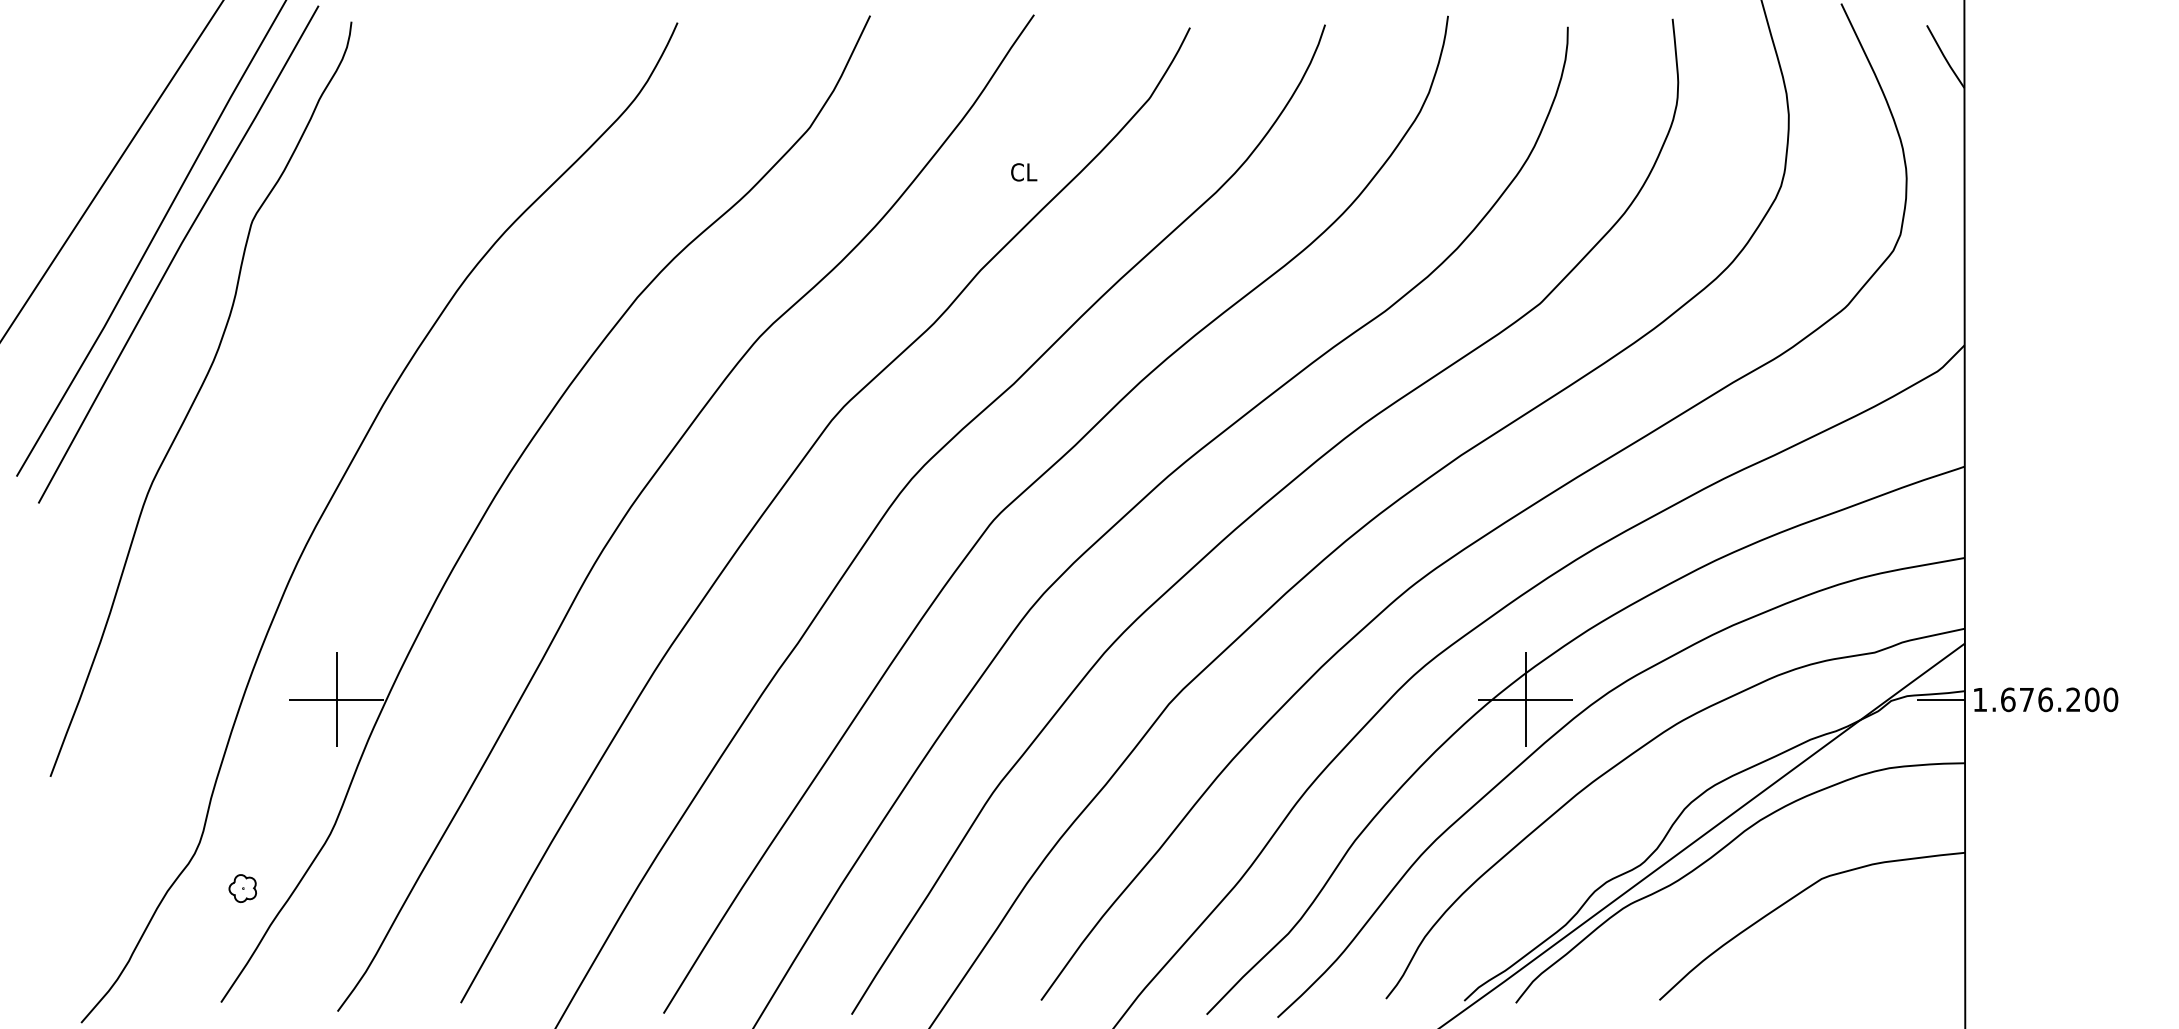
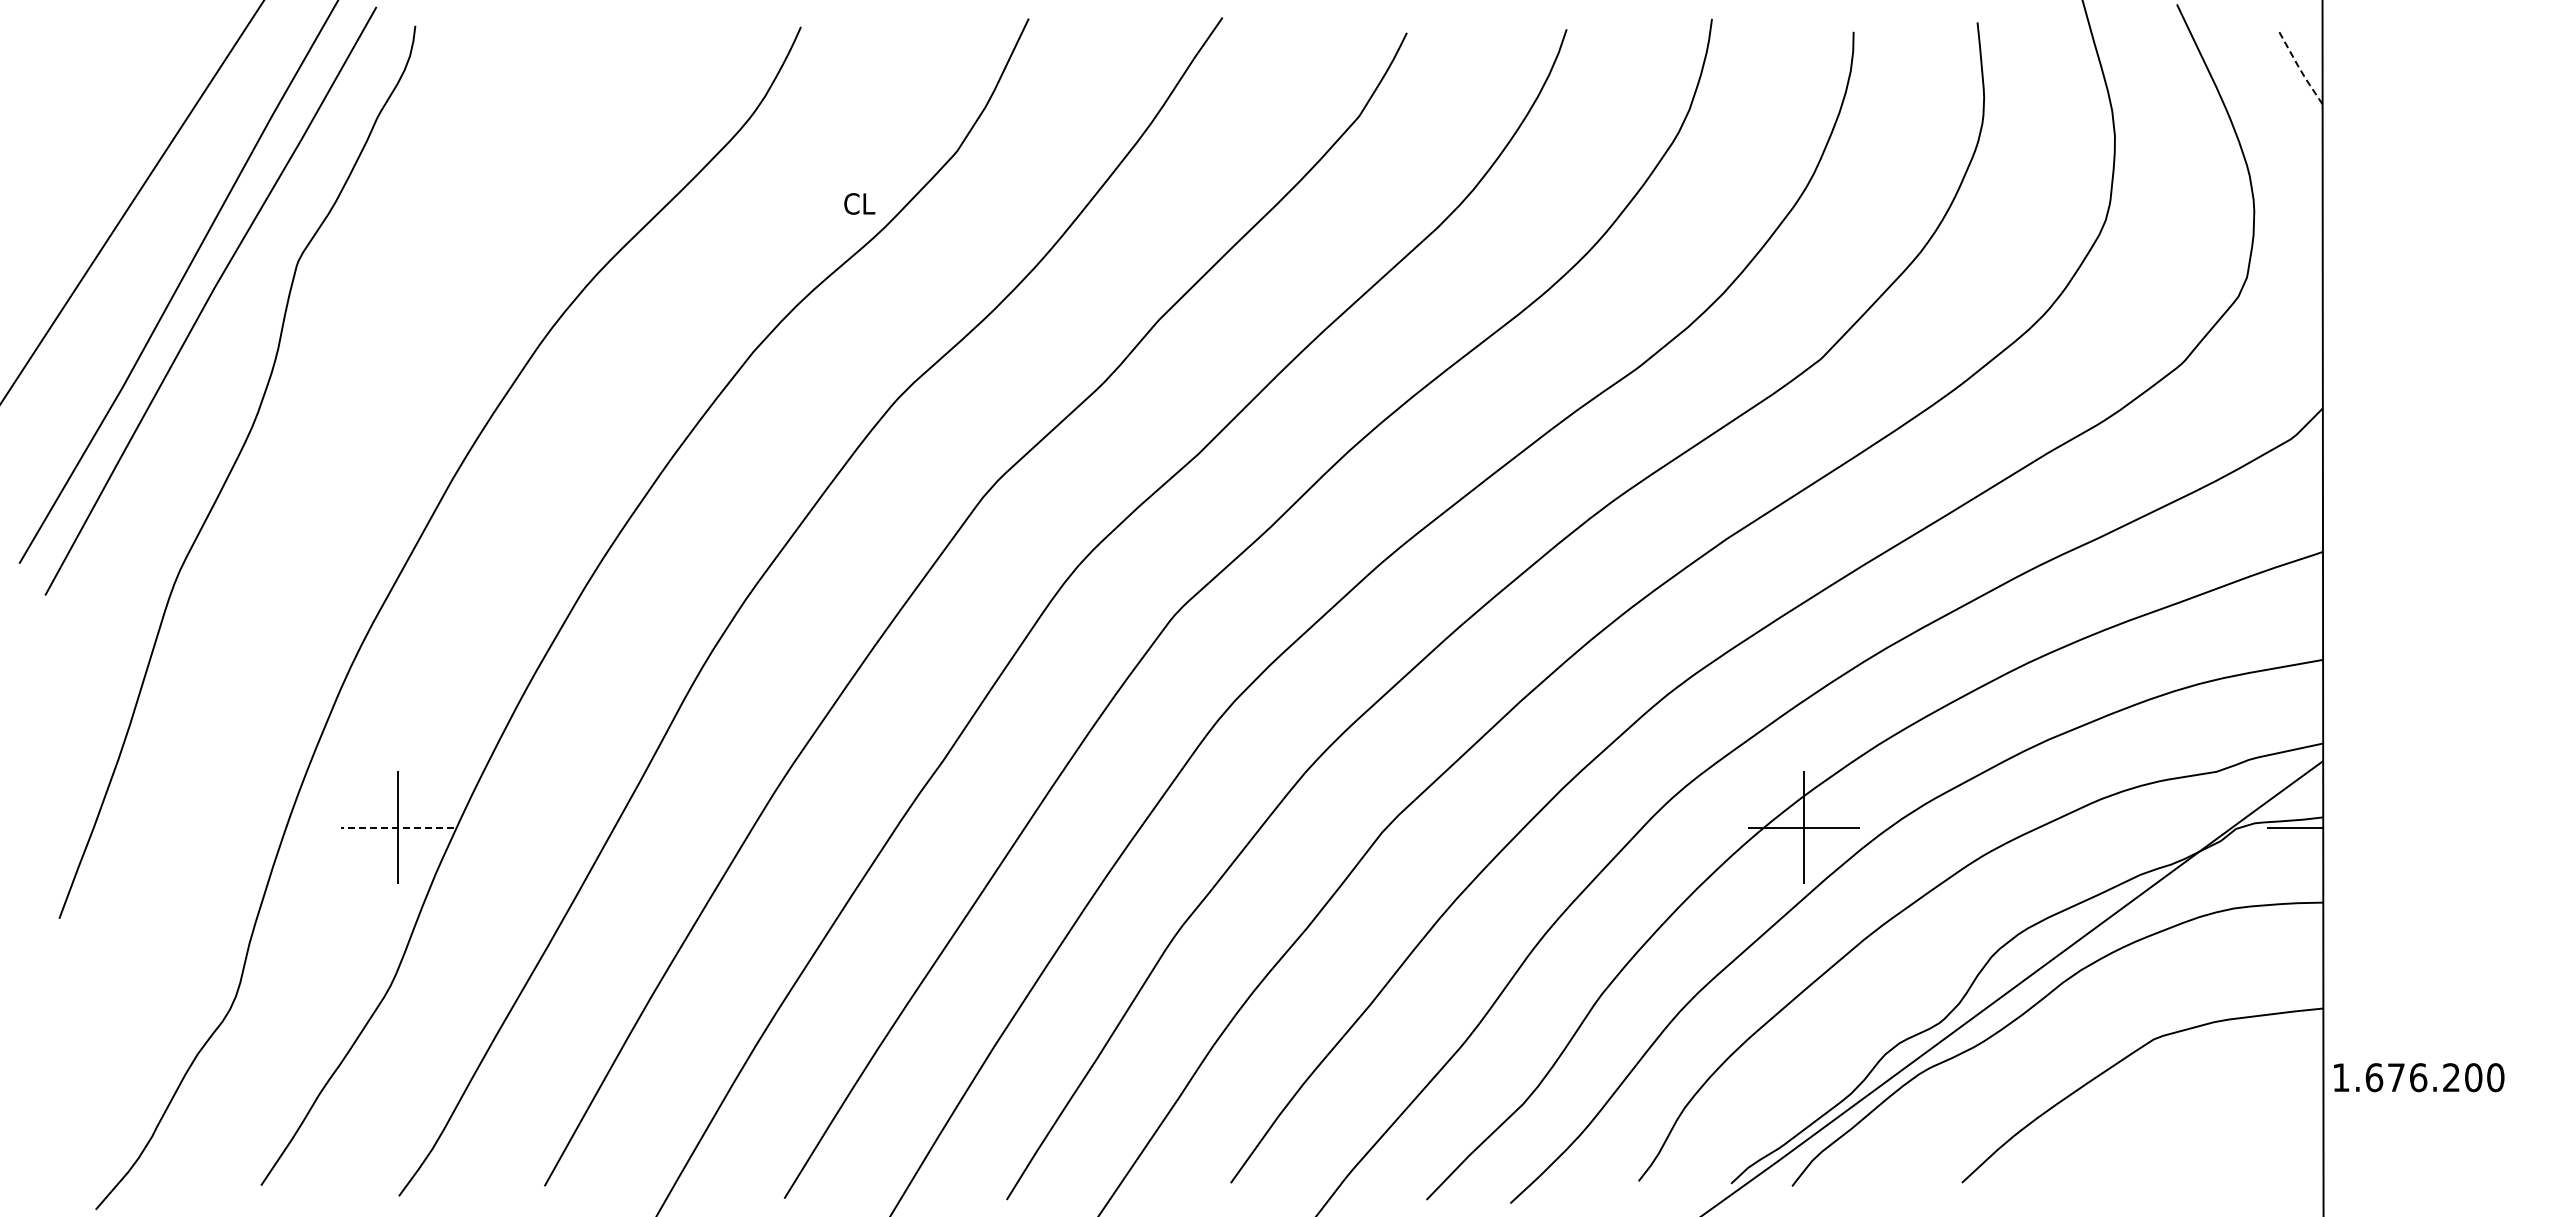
line: (1944, 56) -> (2299, 67), solid -> dashed
text: (1023, 171) -> (859, 203), moved
line: (336, 699) -> (397, 827), solid -> dashed
text: (2046, 699) -> (2419, 1077), moved
part: (242, 888) -> (286, 1050), removed

